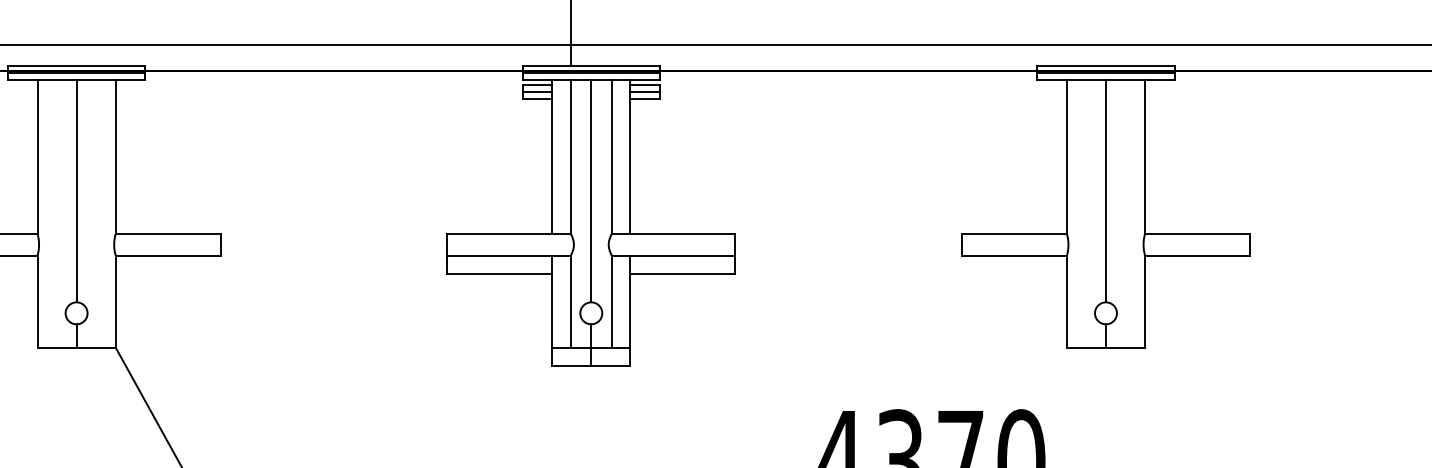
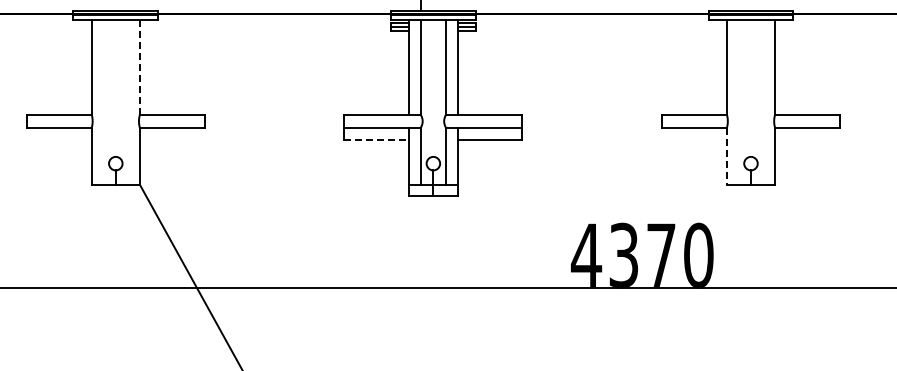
line: (115, 155) -> (139, 66), solid -> dashed
line: (76, 189) -> (115, 87), removed
line: (591, 189) -> (433, 87), removed
line: (1105, 189) -> (750, 87), removed
line: (500, 274) -> (377, 139), solid -> dashed
line: (1066, 301) -> (726, 156), solid -> dashed

